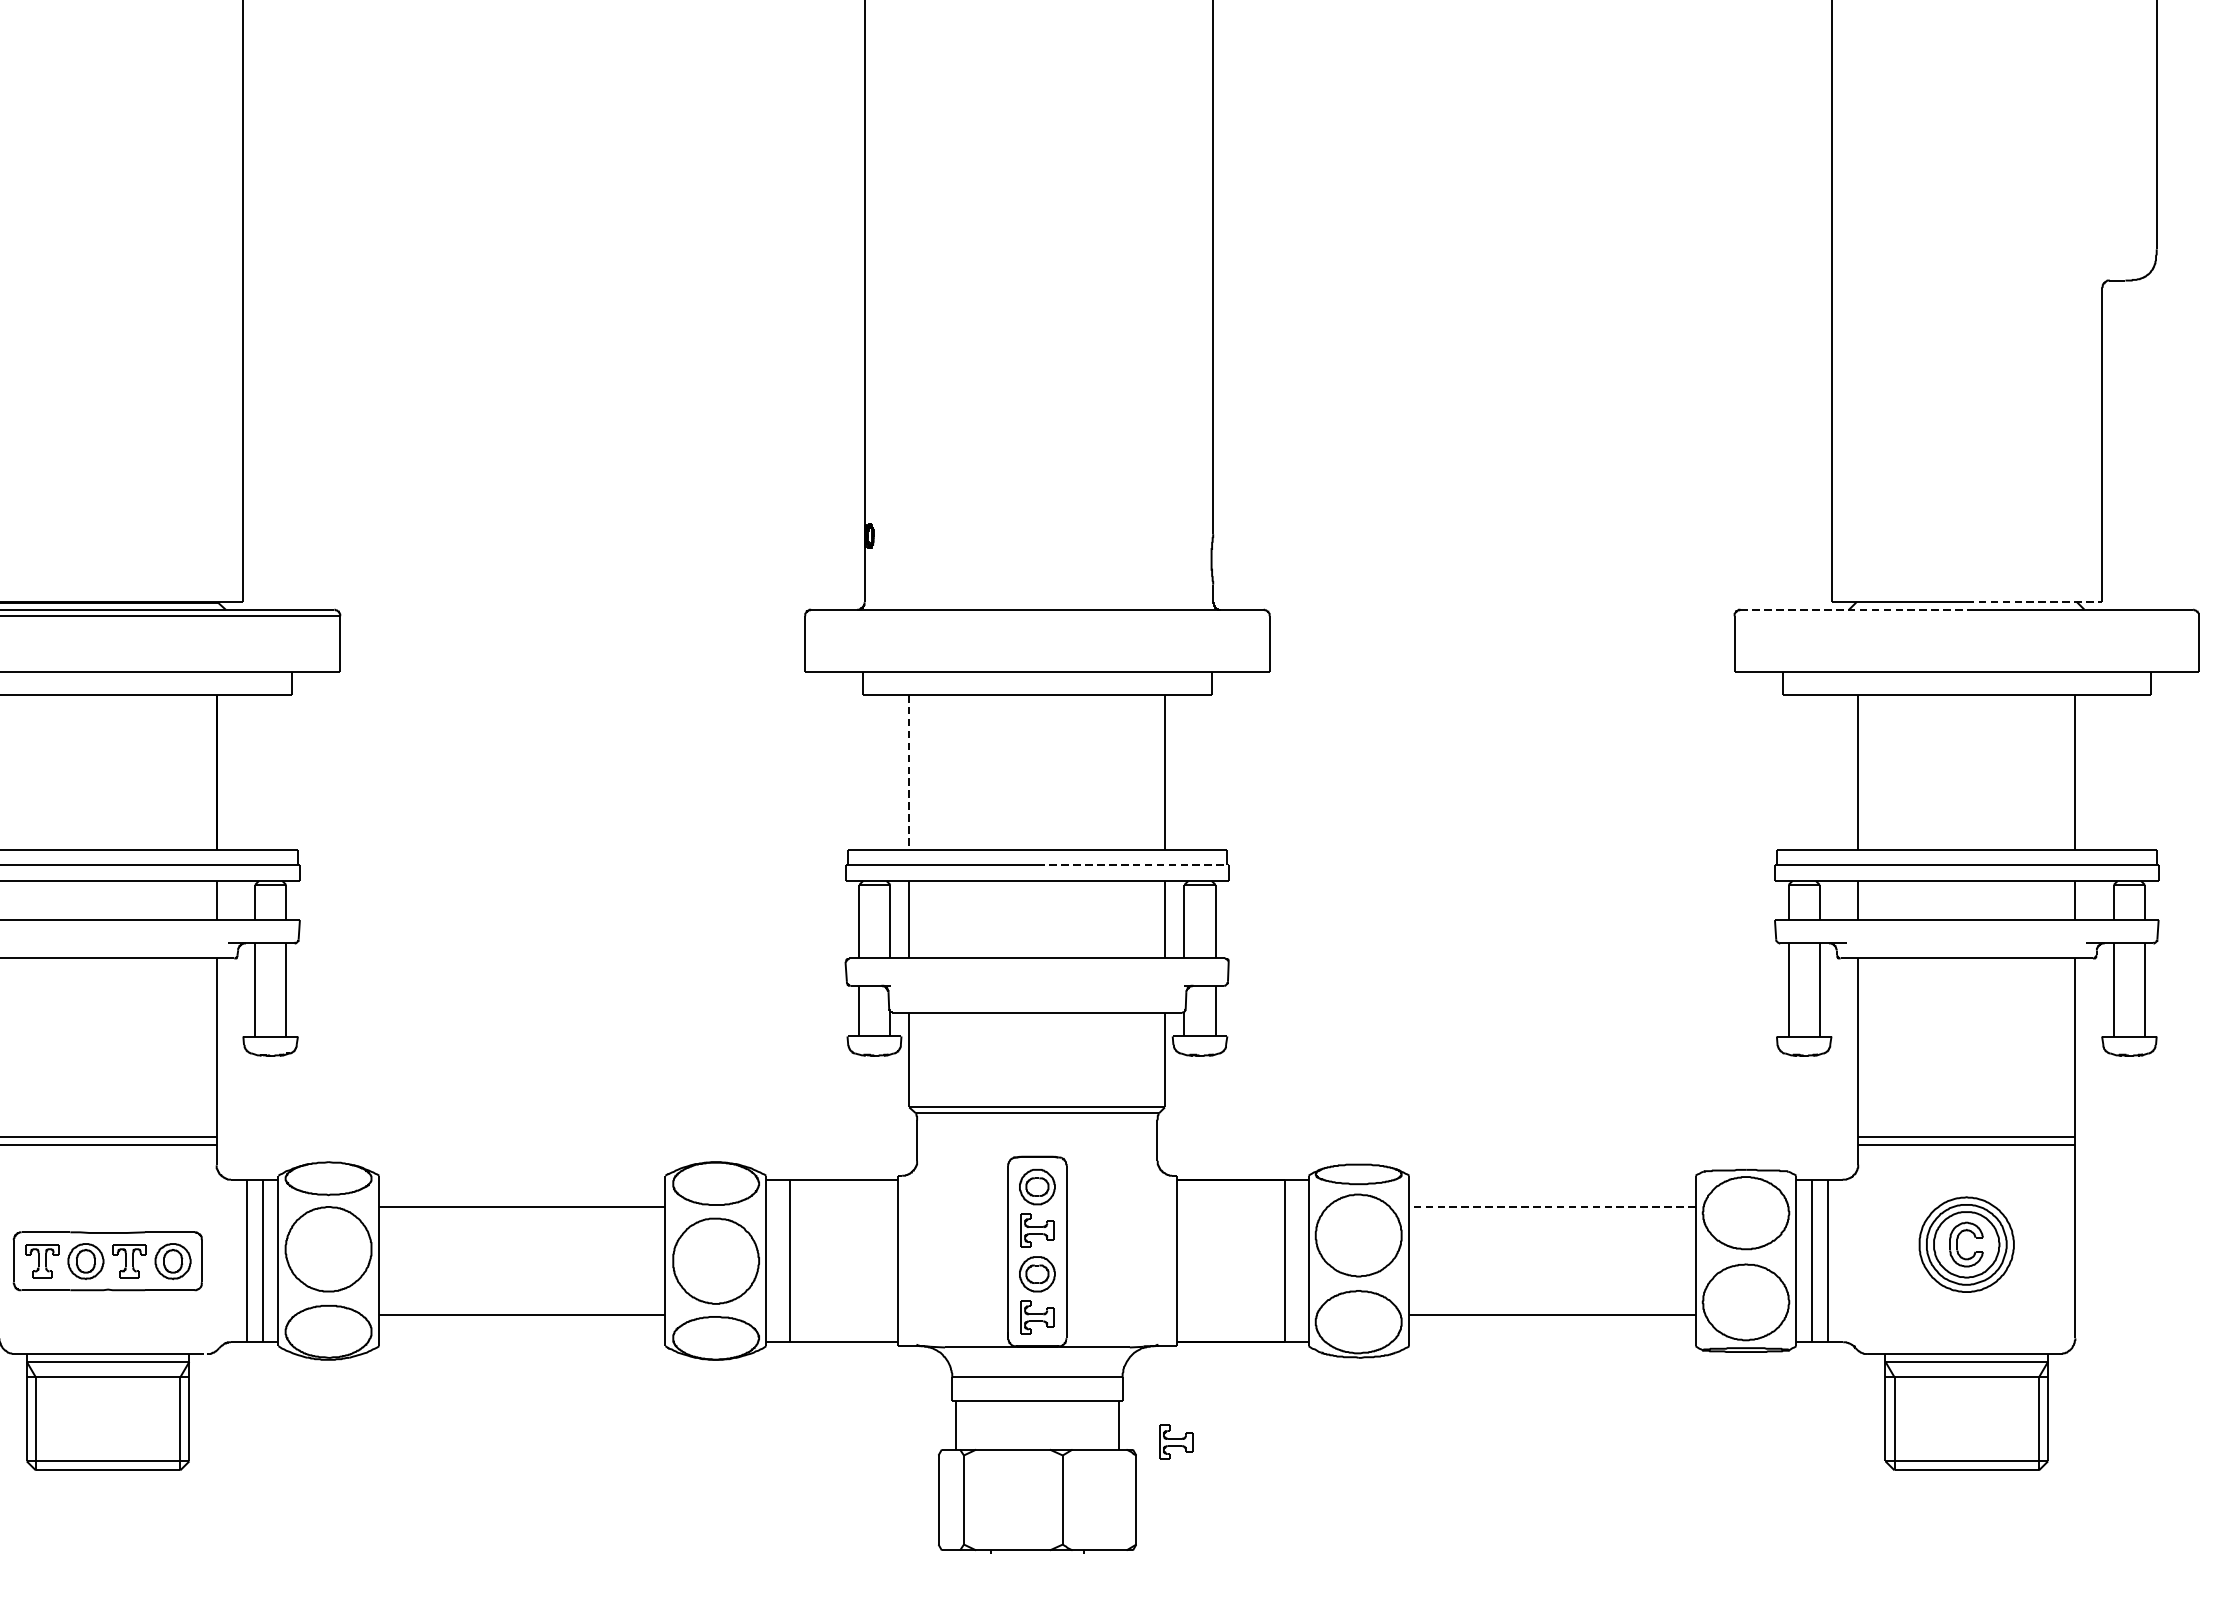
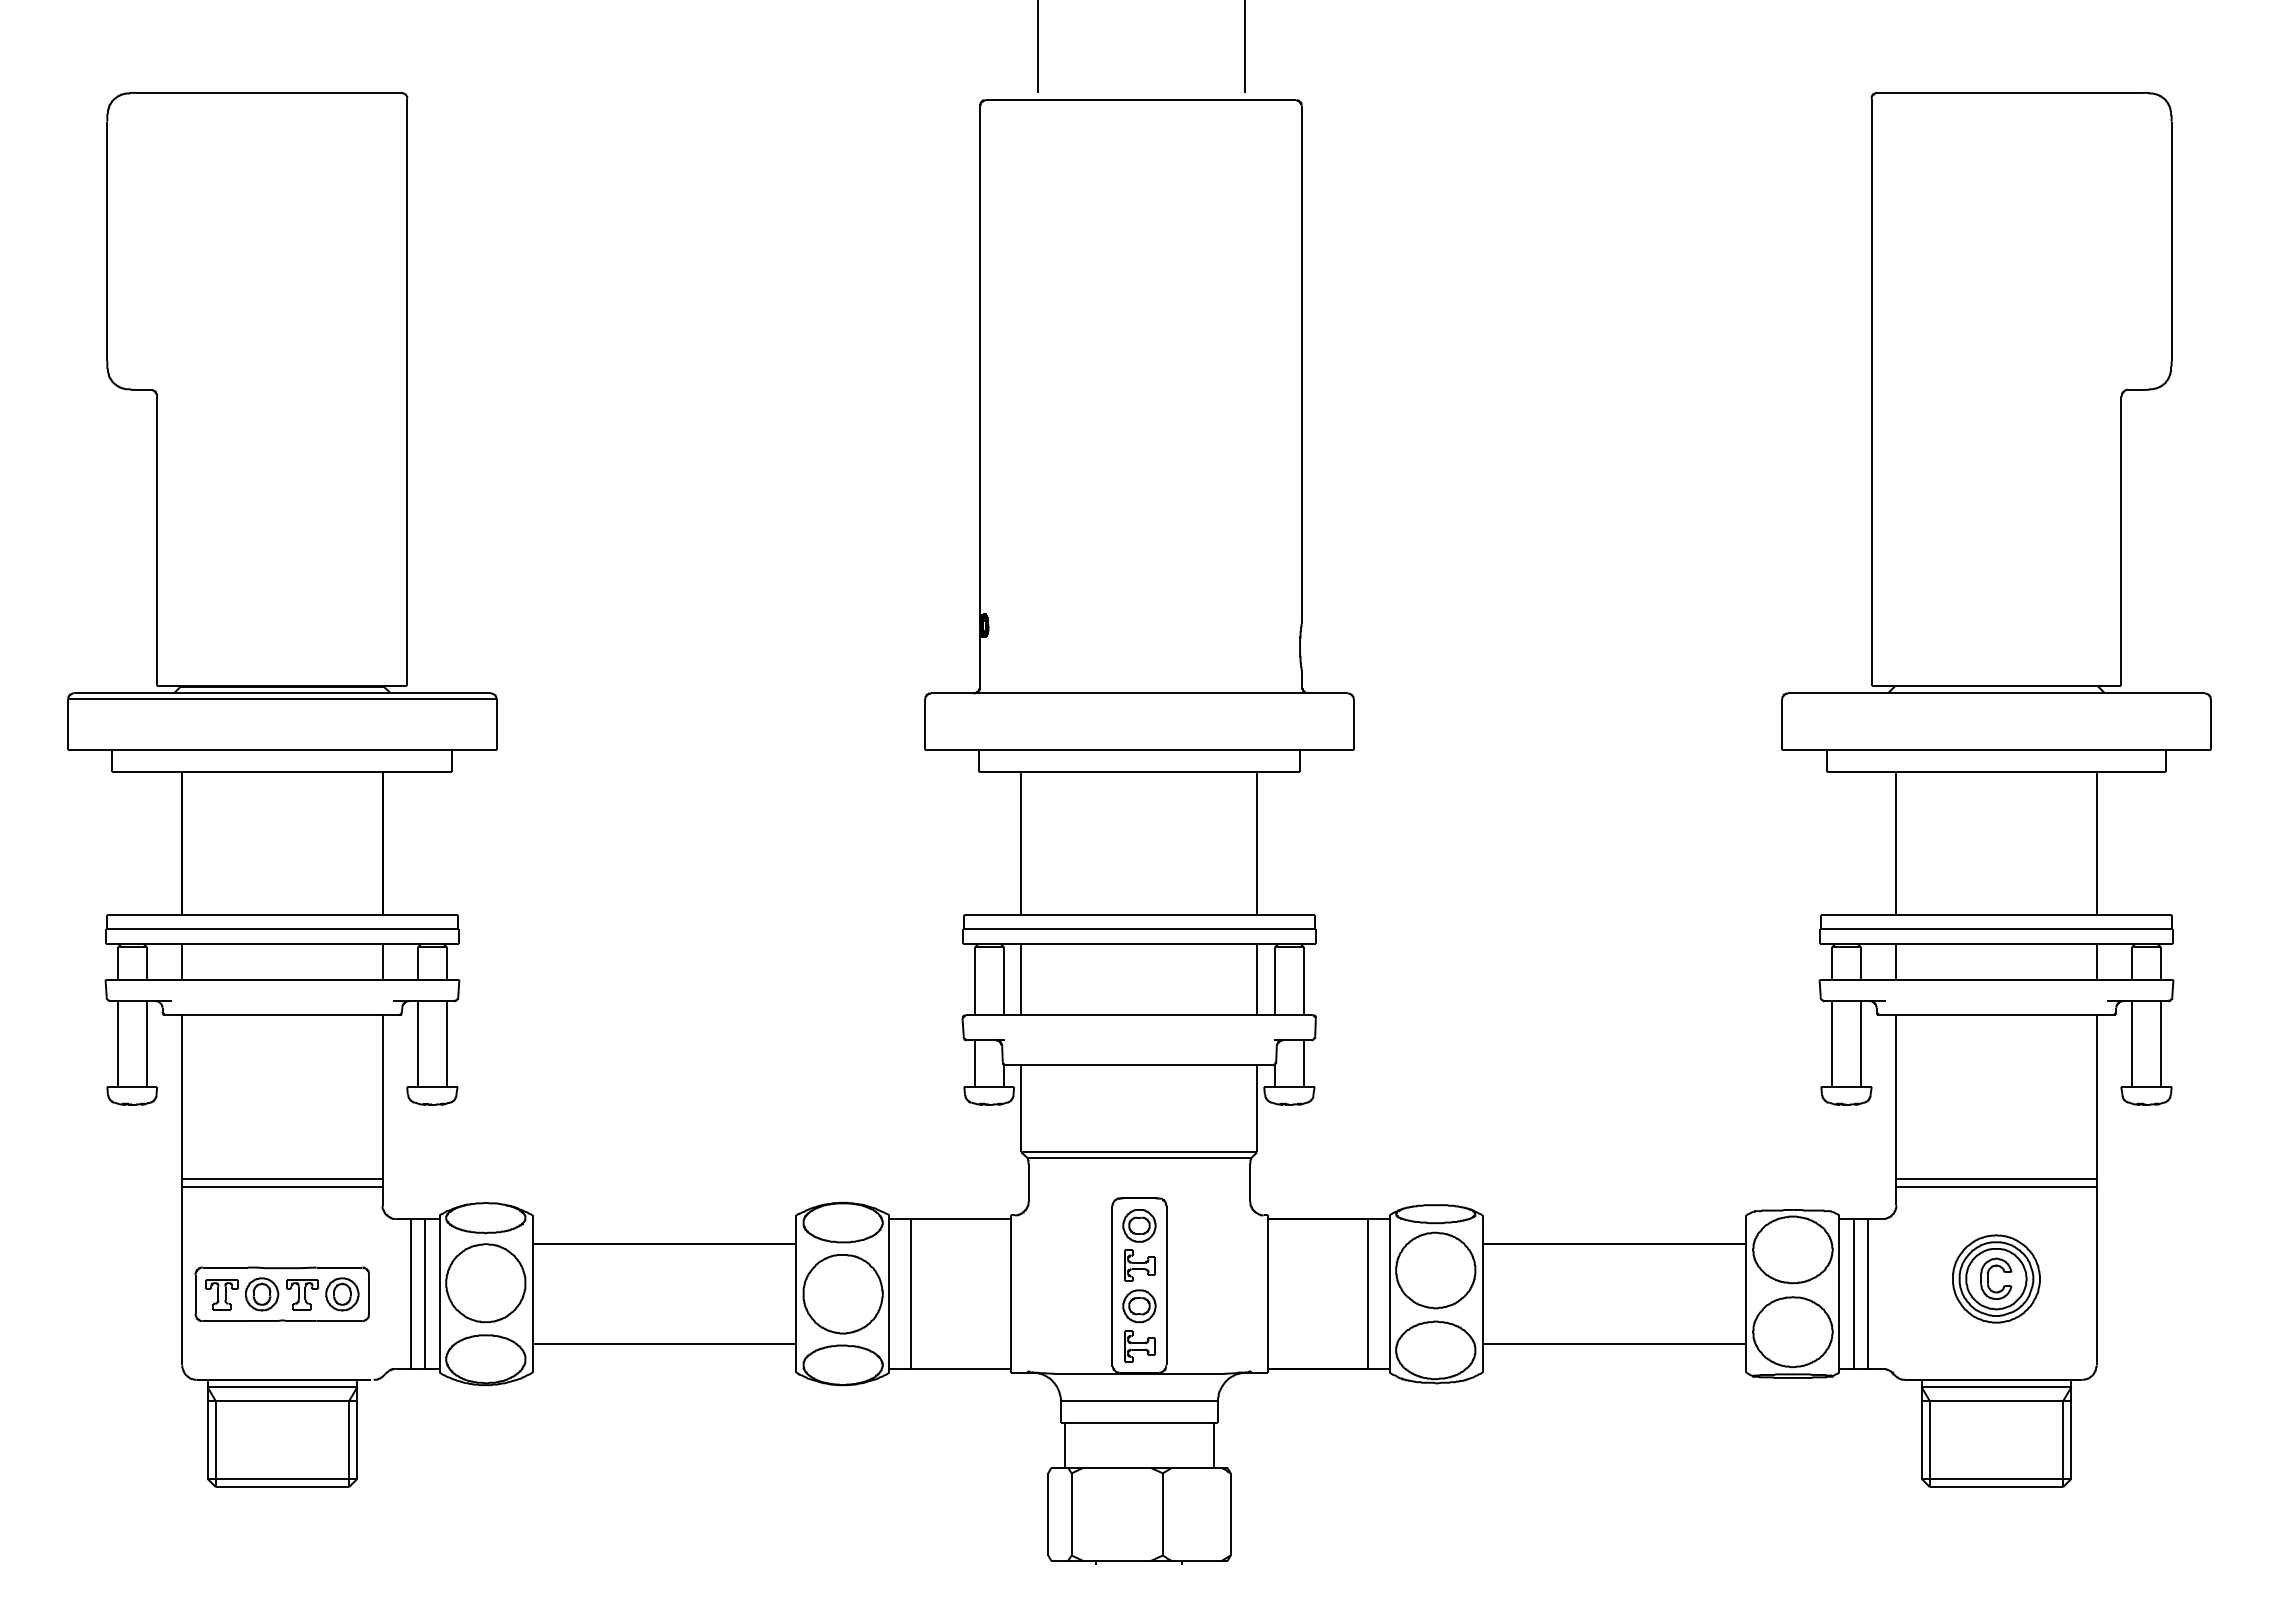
line: (2035, 602) -> (2059, 686), dashed -> solid
line: (1854, 609) -> (1892, 693), dashed -> solid
line: (909, 772) -> (1021, 843), dashed -> solid
line: (1133, 865) -> (1228, 929), dashed -> solid
line: (1552, 1207) -> (1614, 1244), dashed -> solid
part: (1176, 1442) -> (1267, 1461), removed

